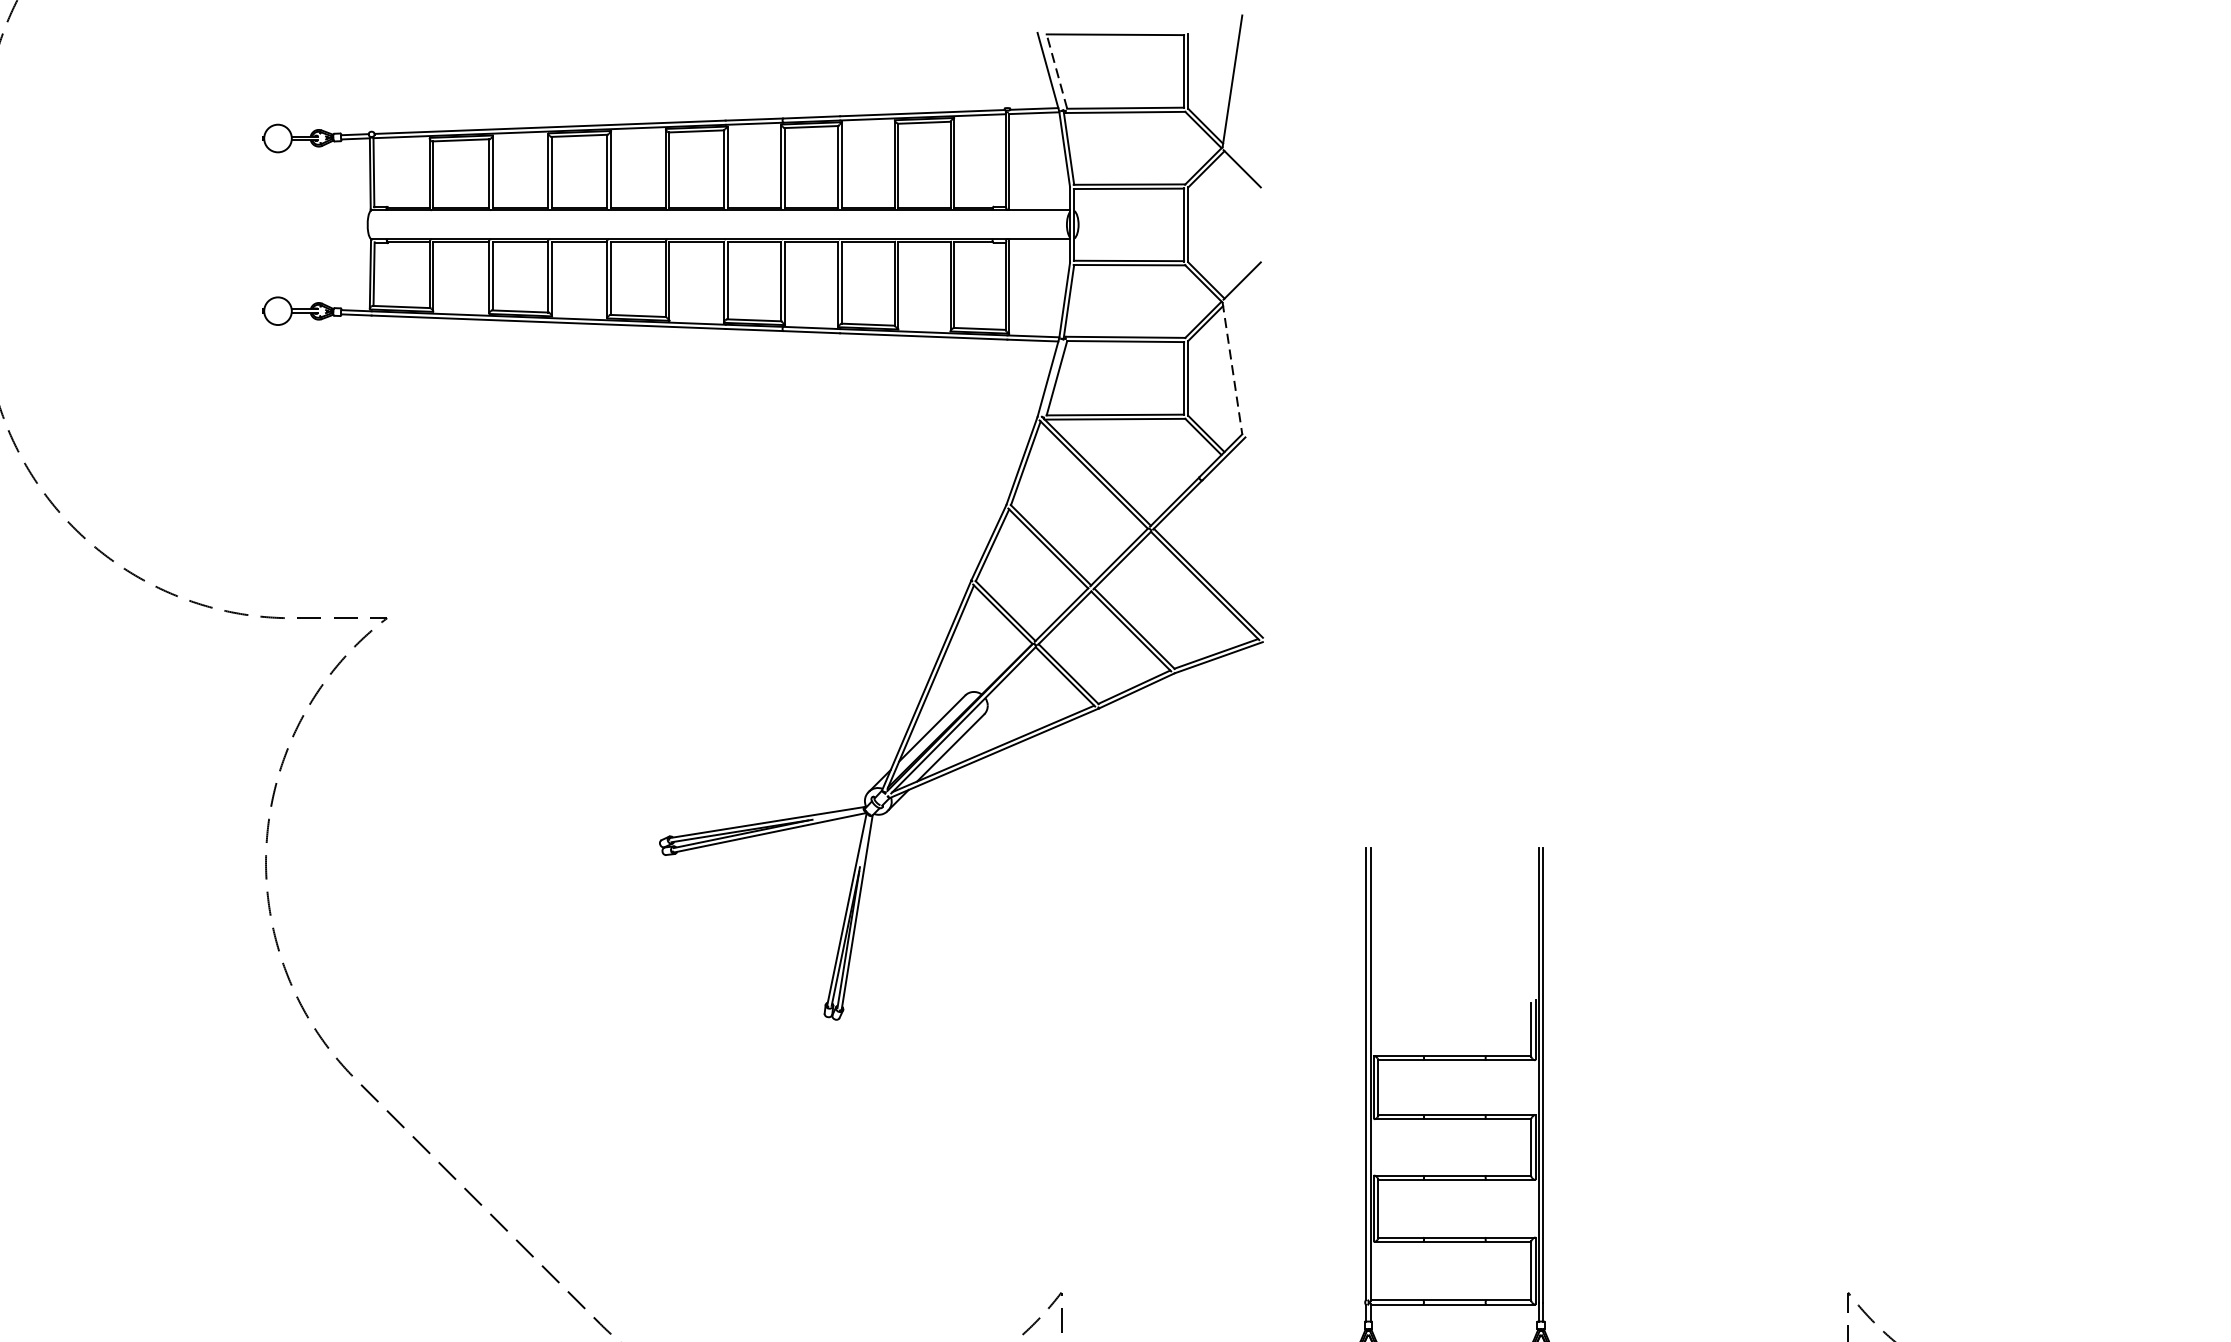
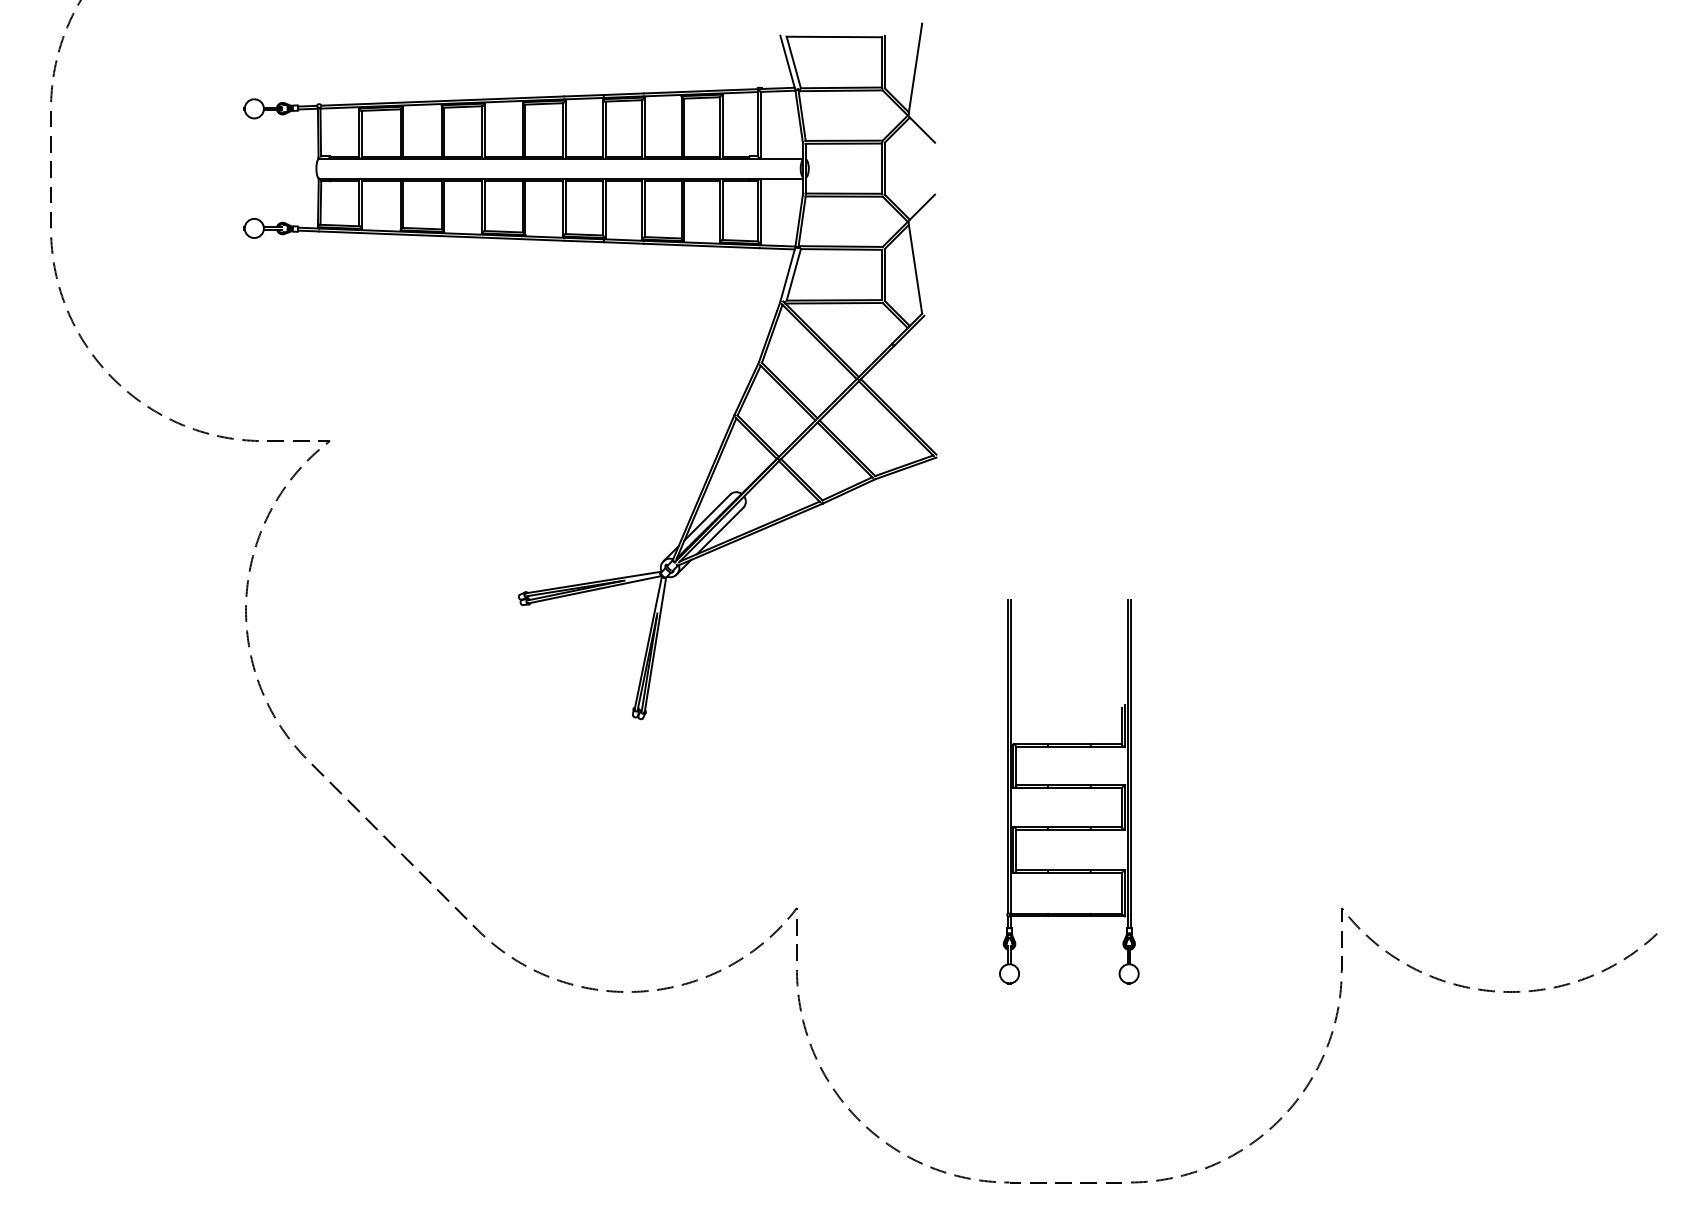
line: (1056, 71) -> (793, 62), dashed -> solid
line: (1232, 369) -> (915, 268), dashed -> solid

